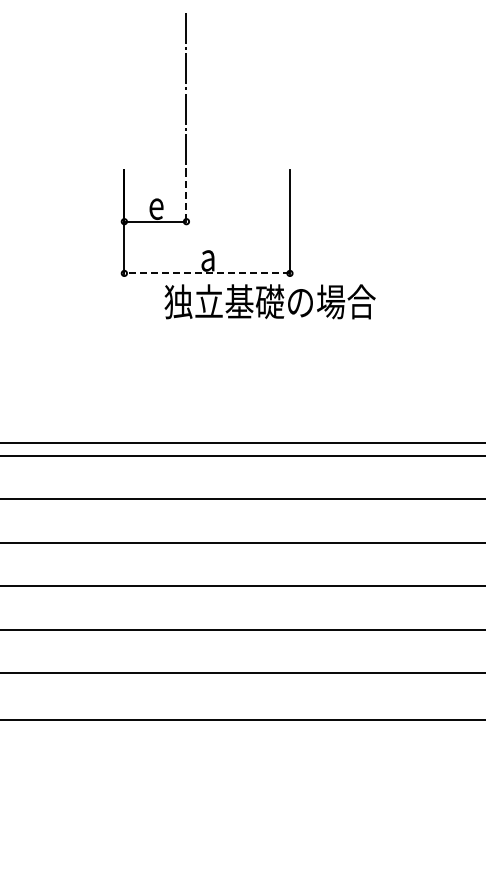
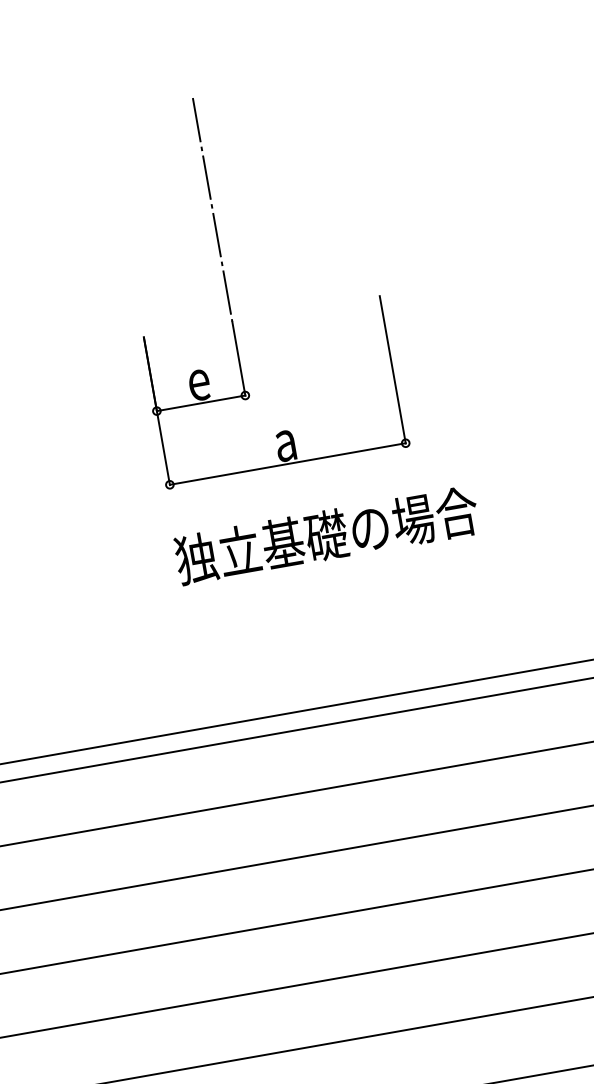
line: (186, 196) -> (239, 359), dashed -> solid
line: (207, 273) -> (288, 464), dashed -> solid
text: (269, 301) -> (325, 535), moved

